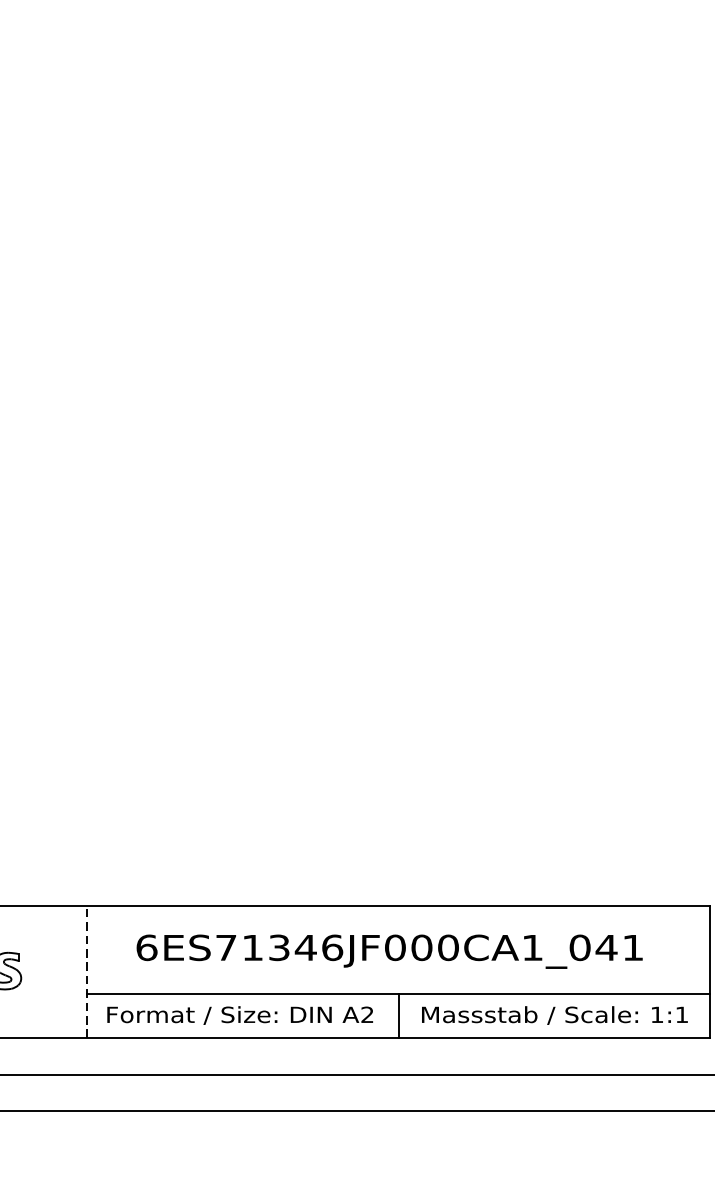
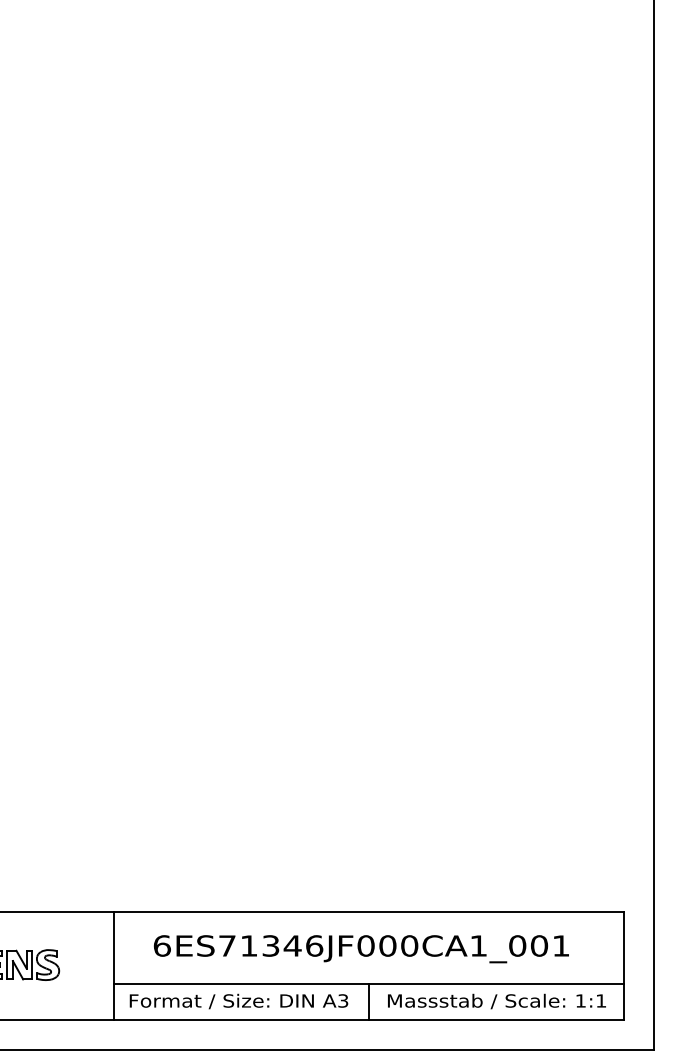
text: (606, 947) -> (539, 945), 6ES71346JF000CA1_041 -> 6ES71346JF000CA1_001
line: (87, 971) -> (113, 965), dashed -> solid
text: (367, 1014) -> (343, 1000), A2 -> A3

